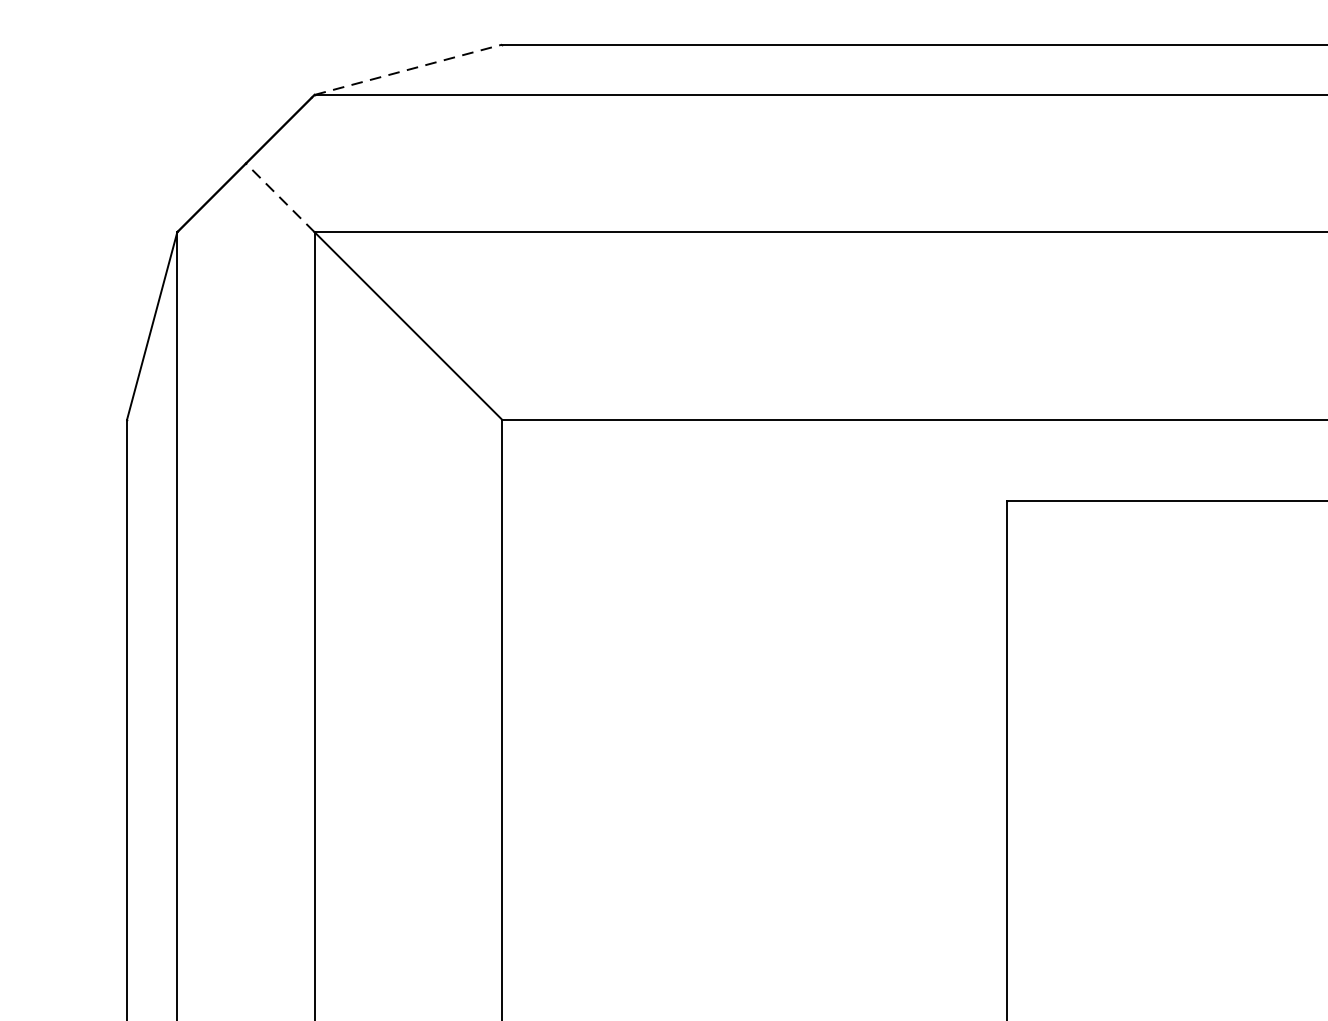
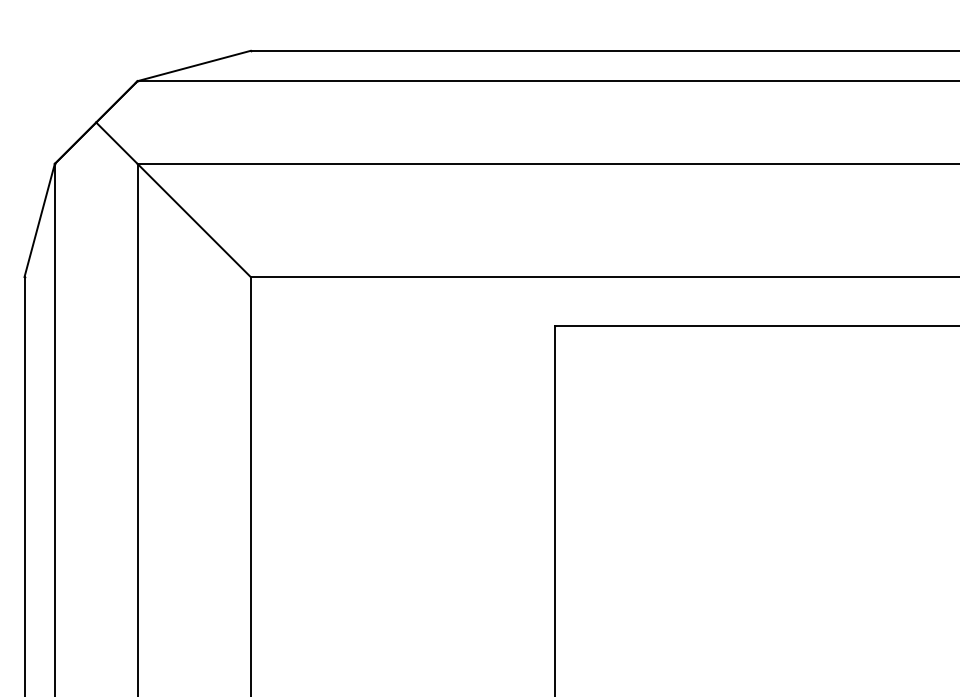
line: (408, 68) -> (194, 65), dashed -> solid
line: (279, 196) -> (116, 142), dashed -> solid

